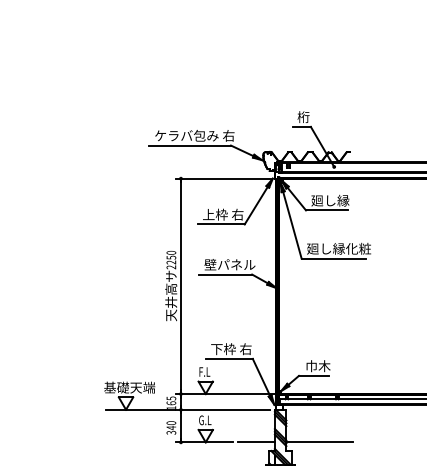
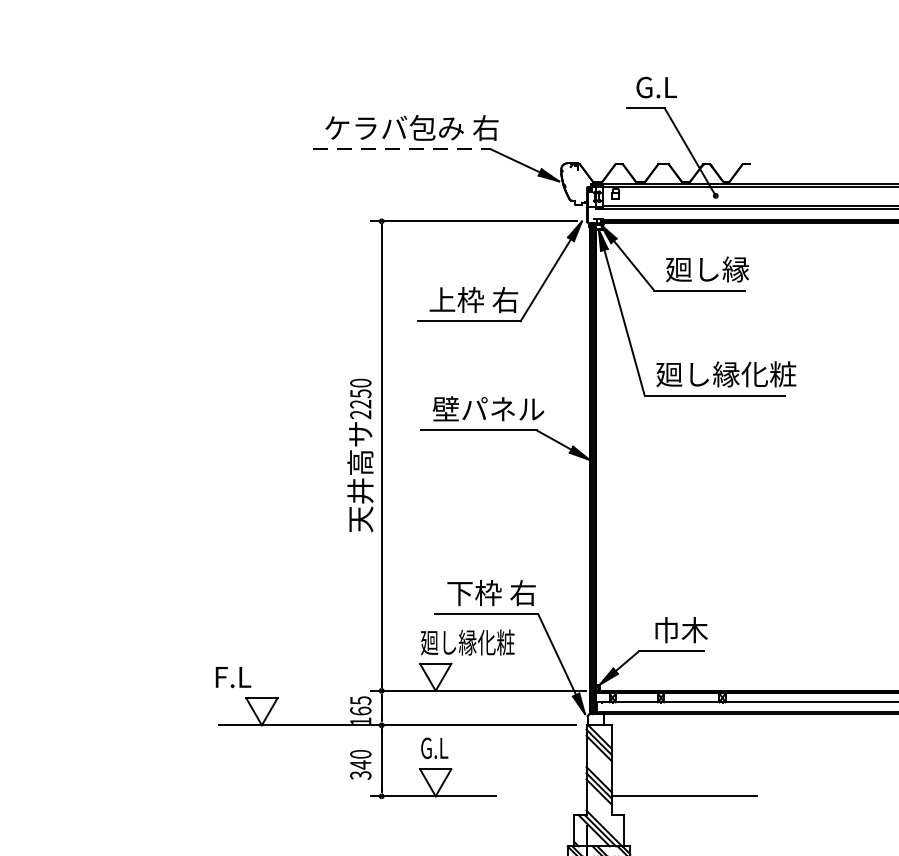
text: (306, 116) -> (655, 85), 桁 -> G.L
line: (190, 145) -> (402, 149), solid -> dashed
text: (220, 371) -> (467, 641), F.L -> 廻し縁化粧
text: (129, 387) -> (269, 676), 基礎天端 -> F.L
line: (256, 442) -> (546, 796), removed

